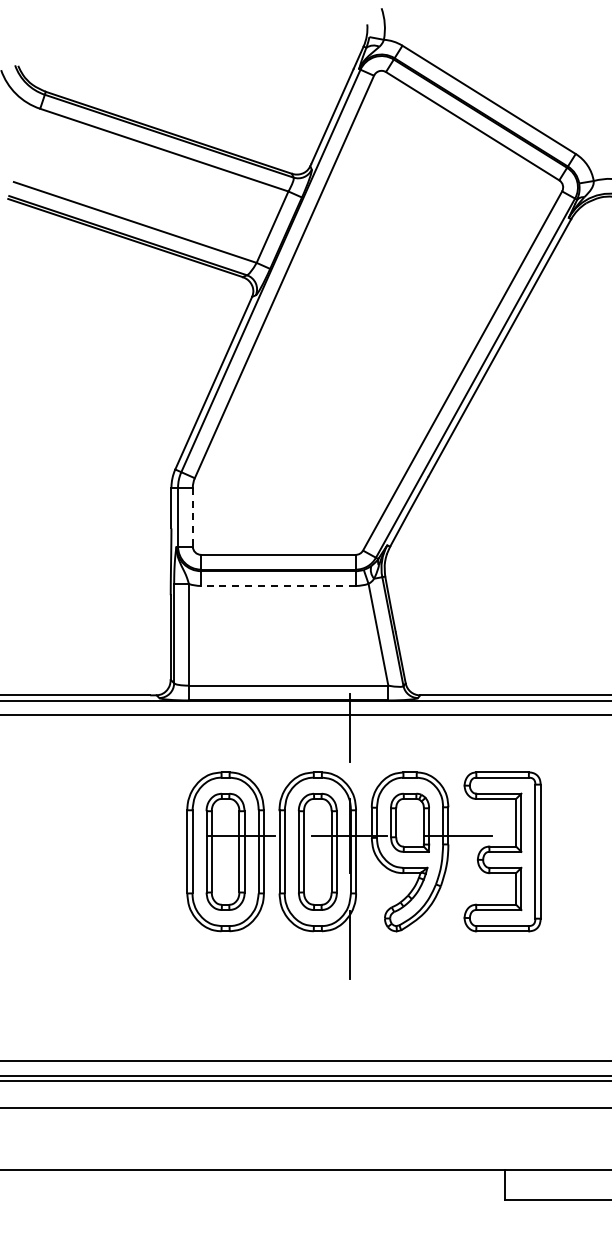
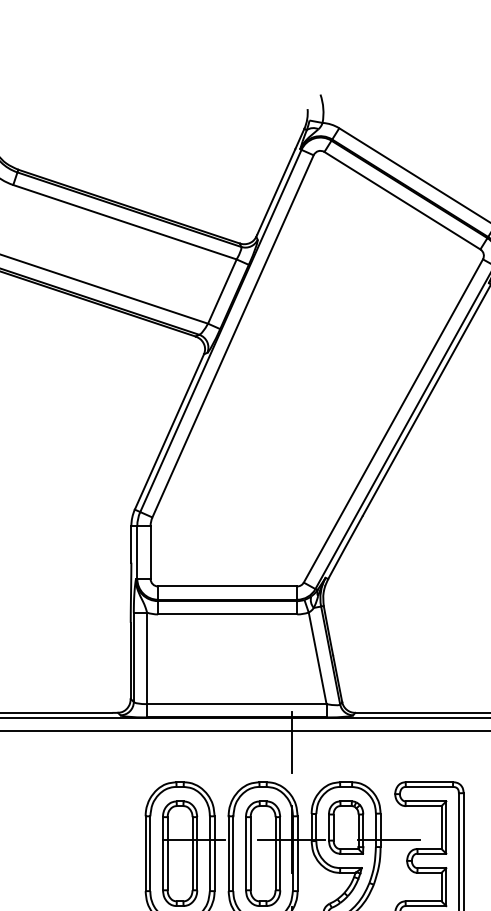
line: (192, 517) -> (150, 552), dashed -> solid
line: (277, 585) -> (226, 614), dashed -> solid

